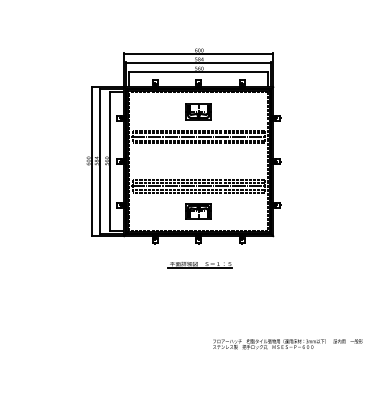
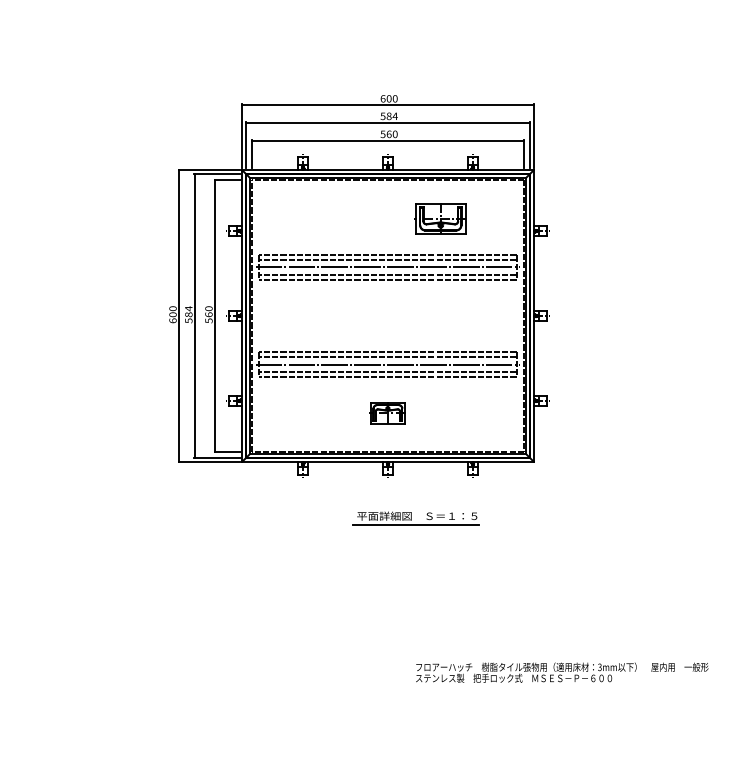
part: (198, 111) -> (440, 218), moved
part: (198, 211) -> (387, 413), size x0.7
part: (199, 265) -> (414, 518), moved

